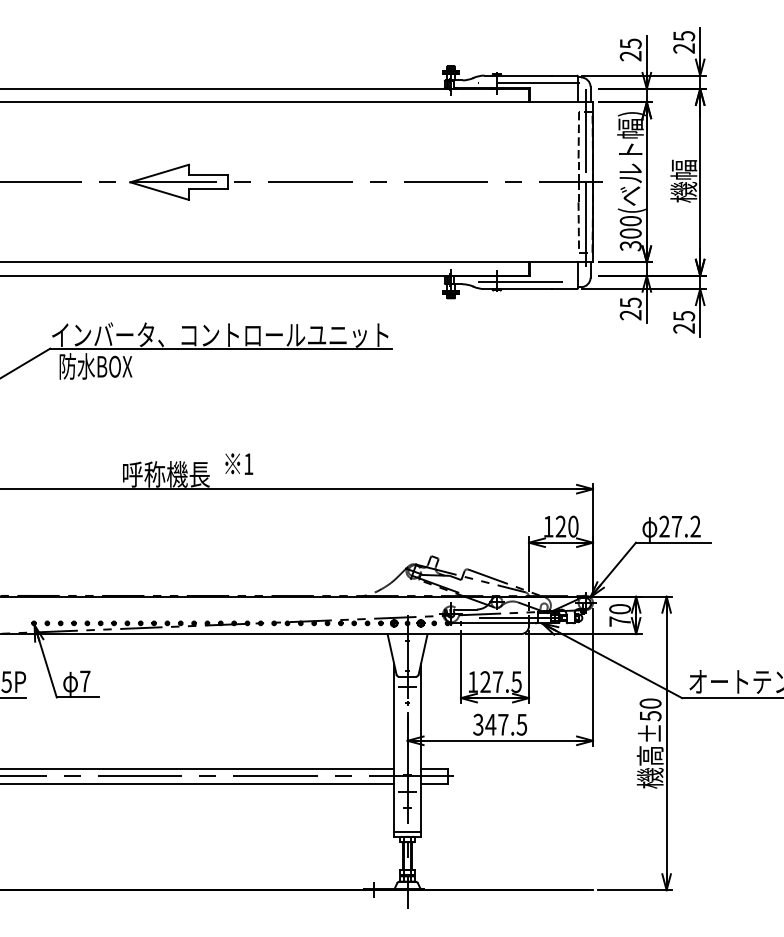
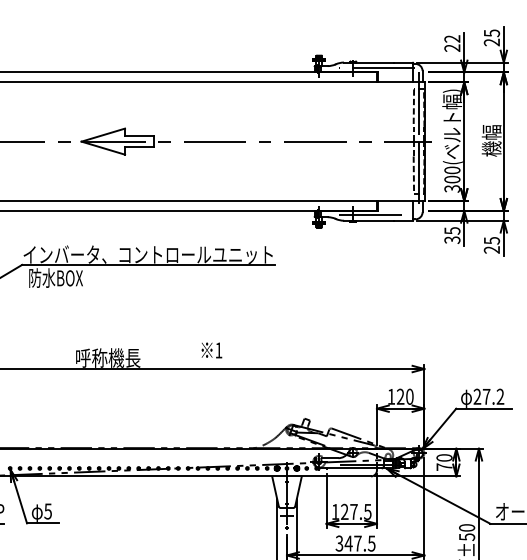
text: (630, 43) -> (452, 38), 25 -> 22
text: (630, 315) -> (452, 240), 25 -> 35
text: (239, 463) -> (212, 349), moved
text: (85, 681) -> (48, 511), 7 -> 5

